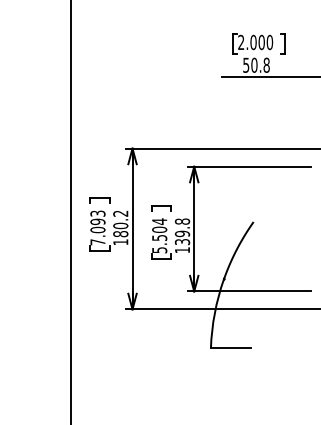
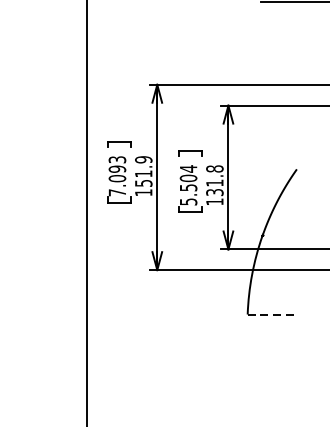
text: (120, 223) -> (143, 171), 180.2 -> 151.9
text: (182, 233) -> (214, 182), 139.8 -> 131.8
line: (231, 347) -> (271, 314), solid -> dashed

